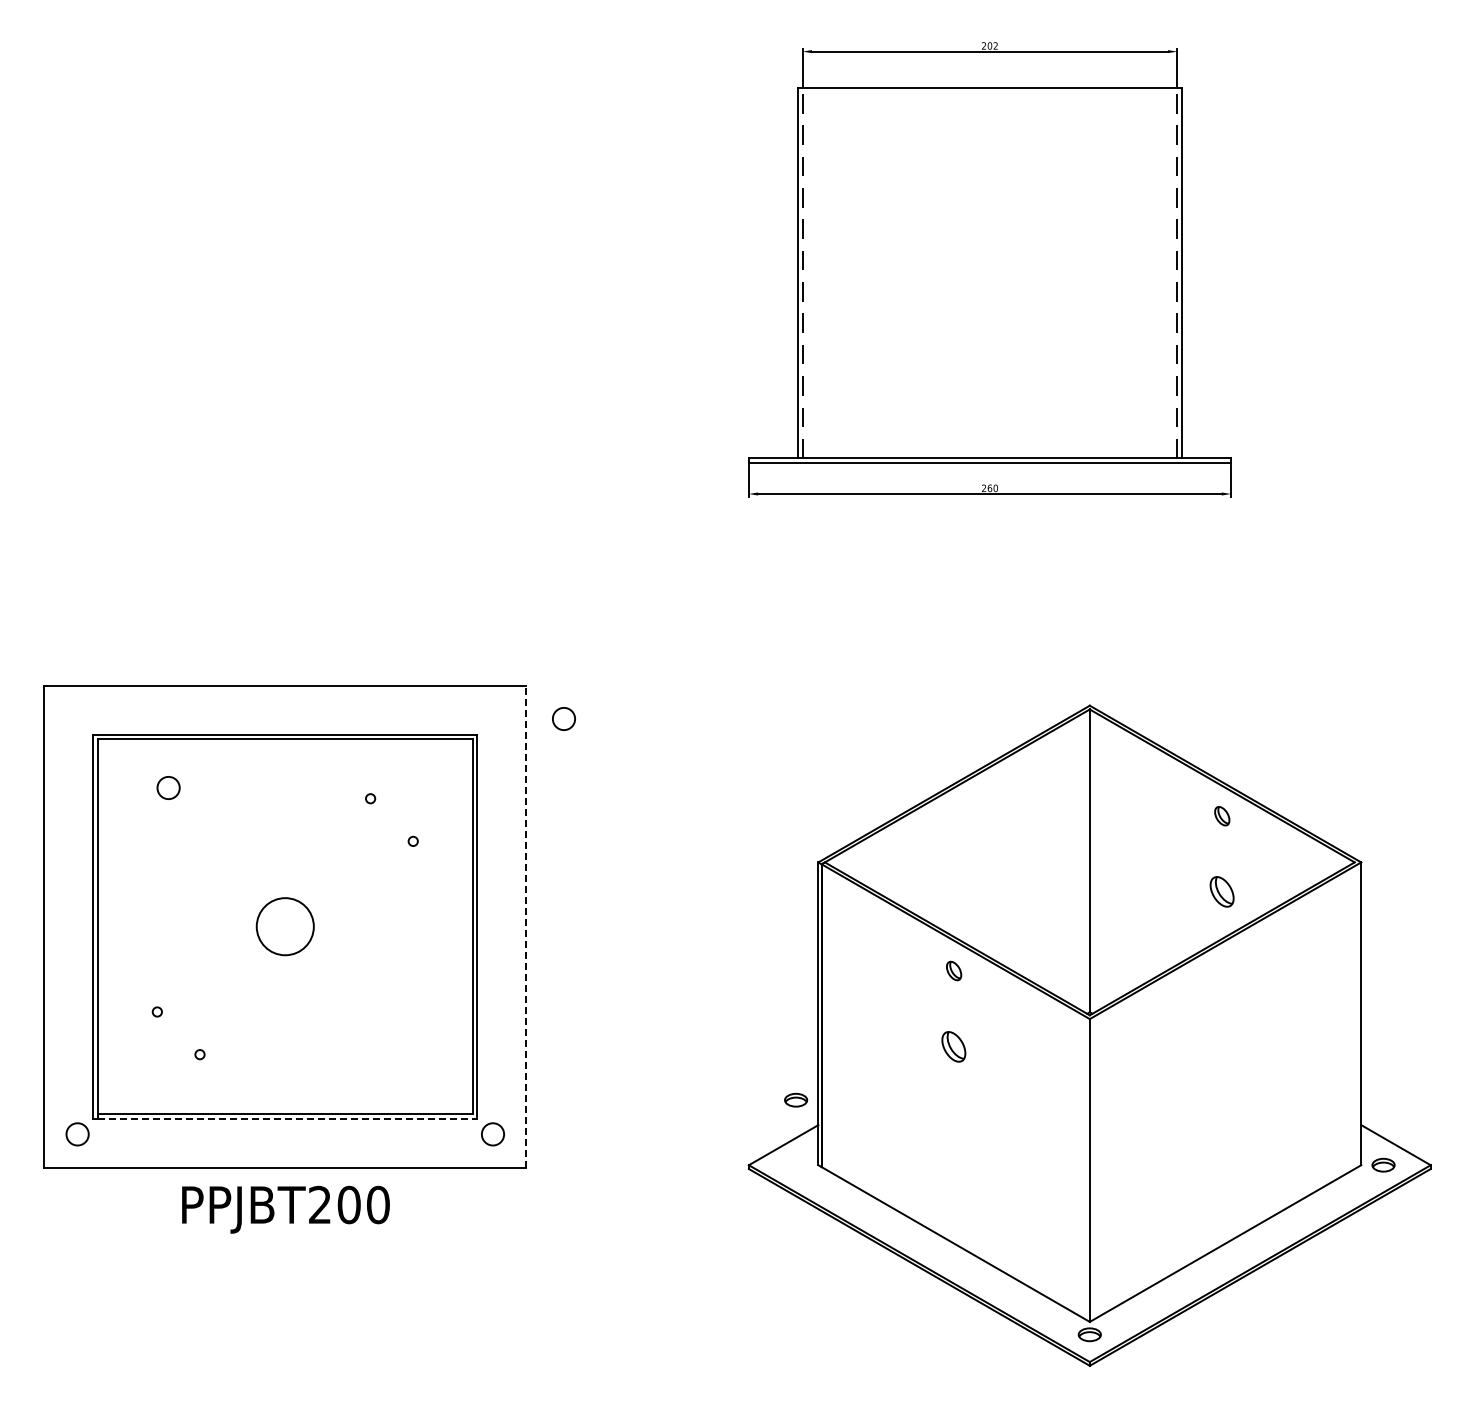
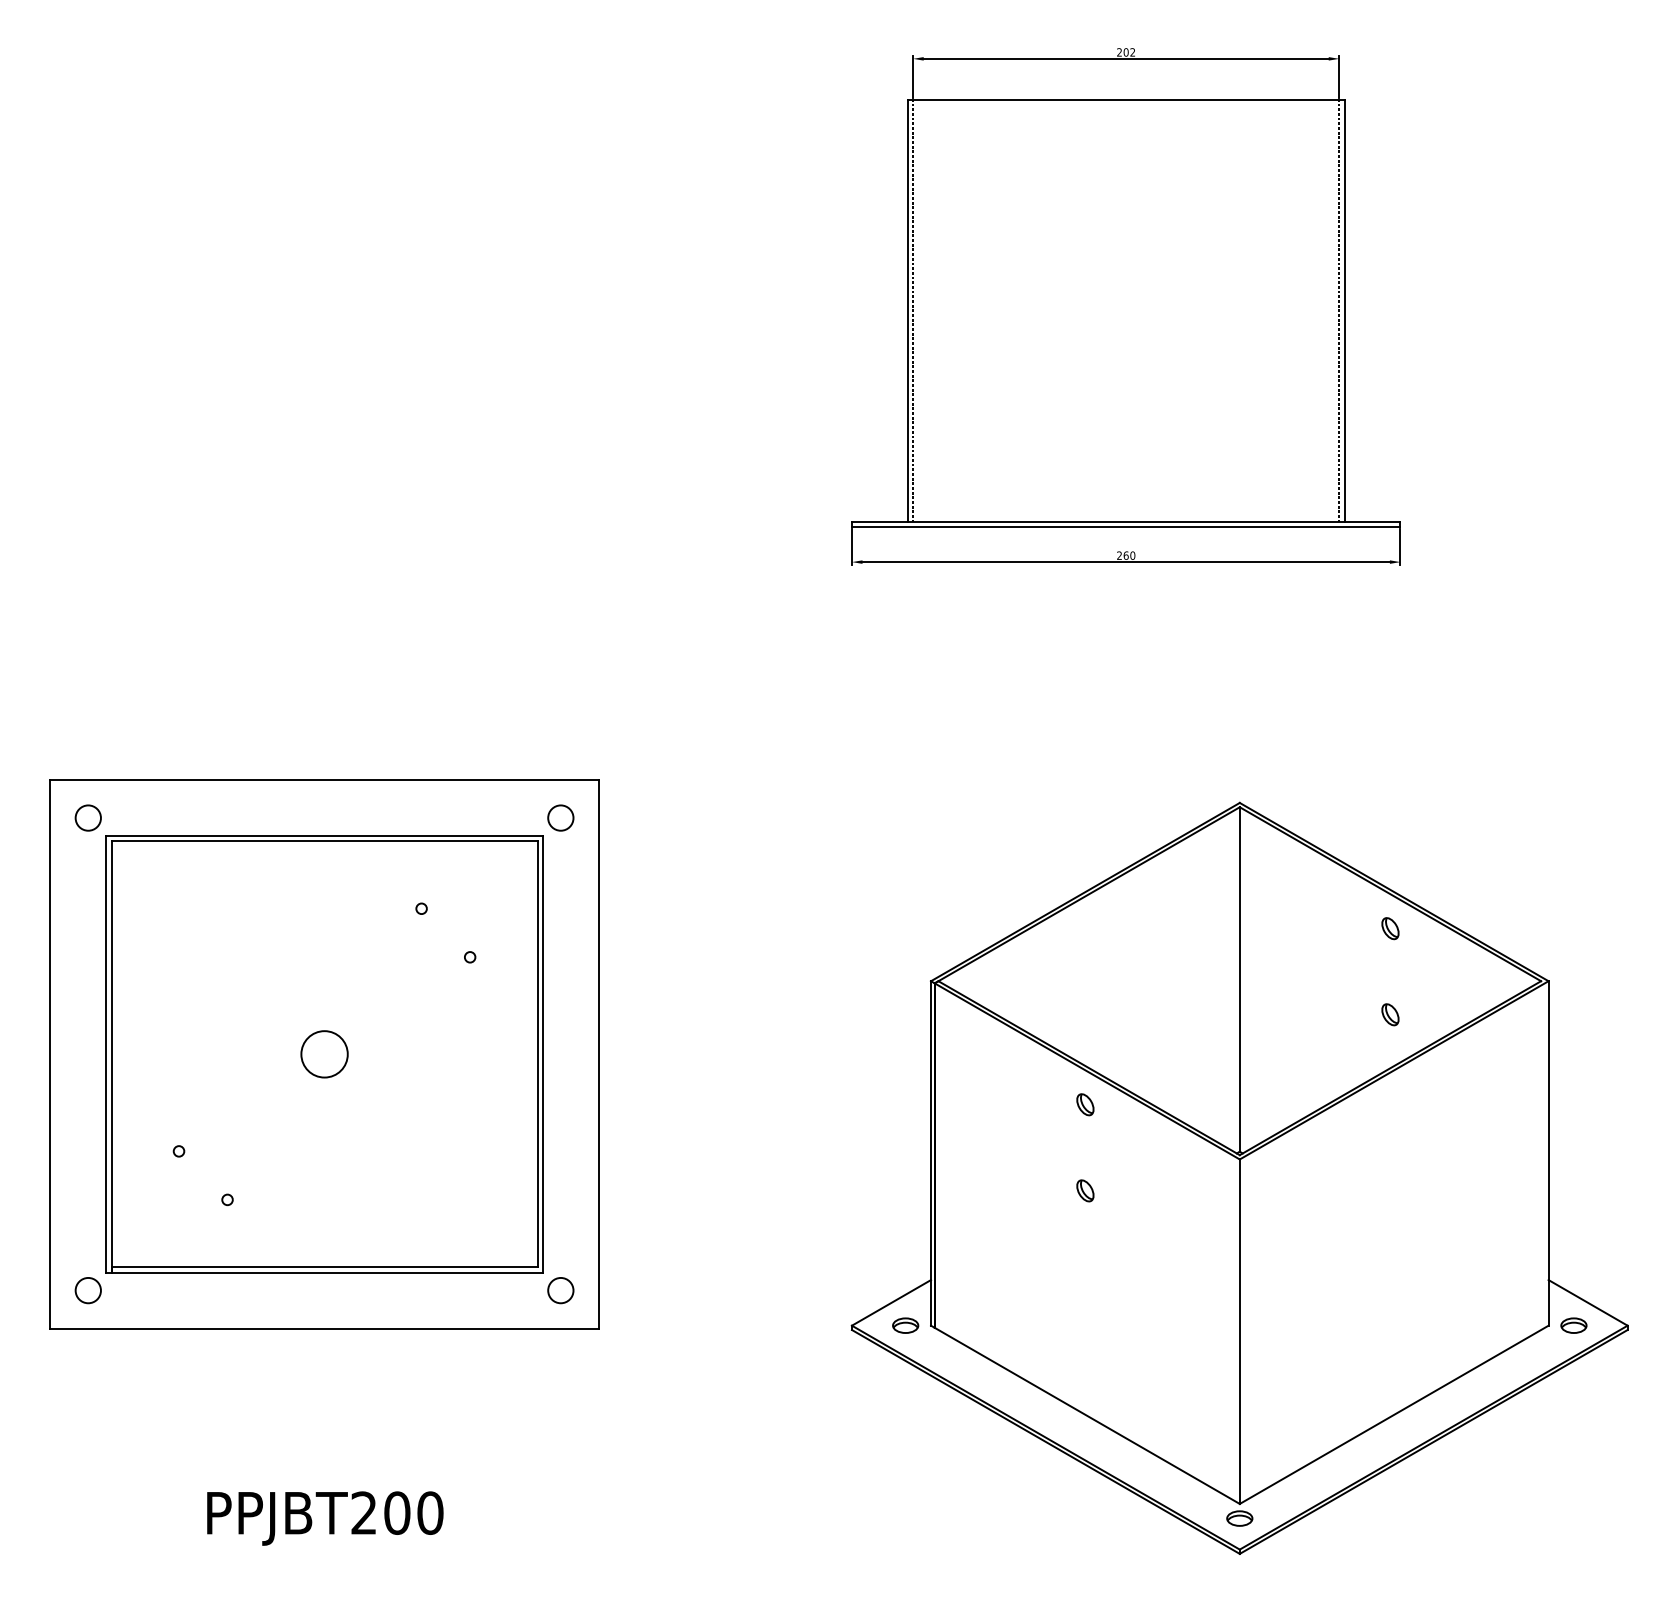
circle: (563, 718) -> (560, 817), moved
circle: (168, 787) -> (88, 817), moved
part: (1222, 891) -> (1390, 1014), size x0.62
circle: (284, 926) -> (323, 1054), size x0.71
line: (526, 926) -> (598, 1054), dashed -> solid
part: (954, 1046) -> (1085, 1190), size x0.62
part: (796, 1099) -> (906, 1324), moved
line: (287, 1118) -> (327, 1272), dashed -> solid
text: (285, 1209) -> (324, 1518), moved

